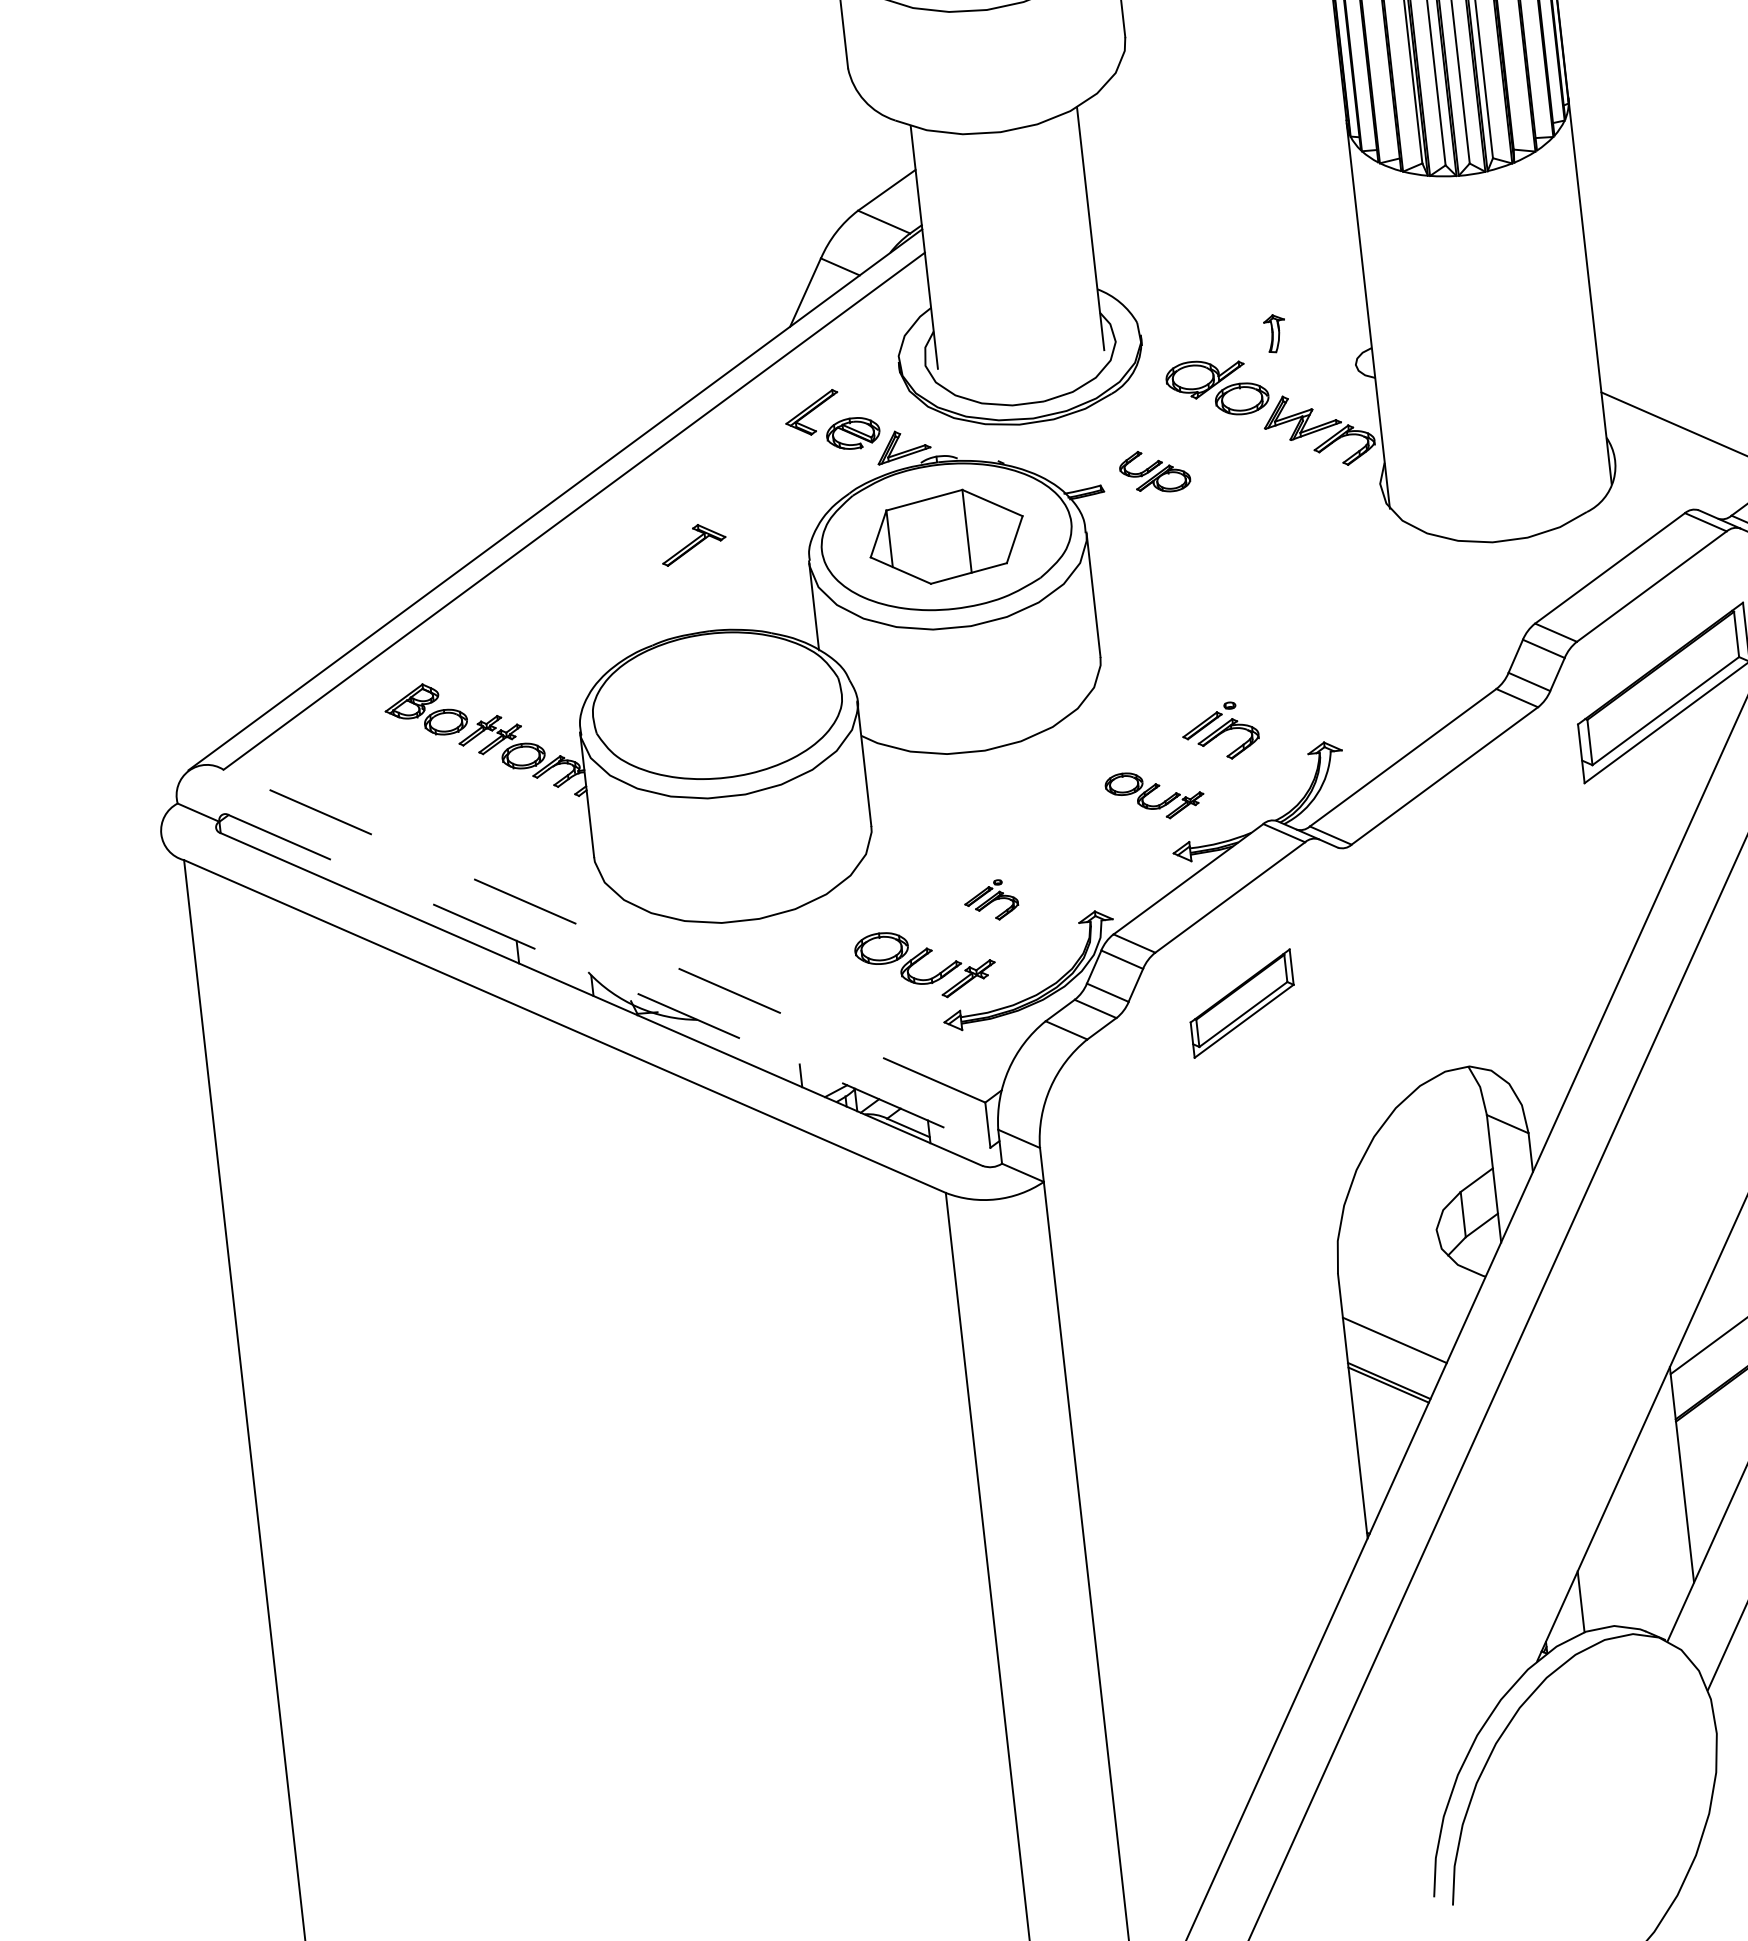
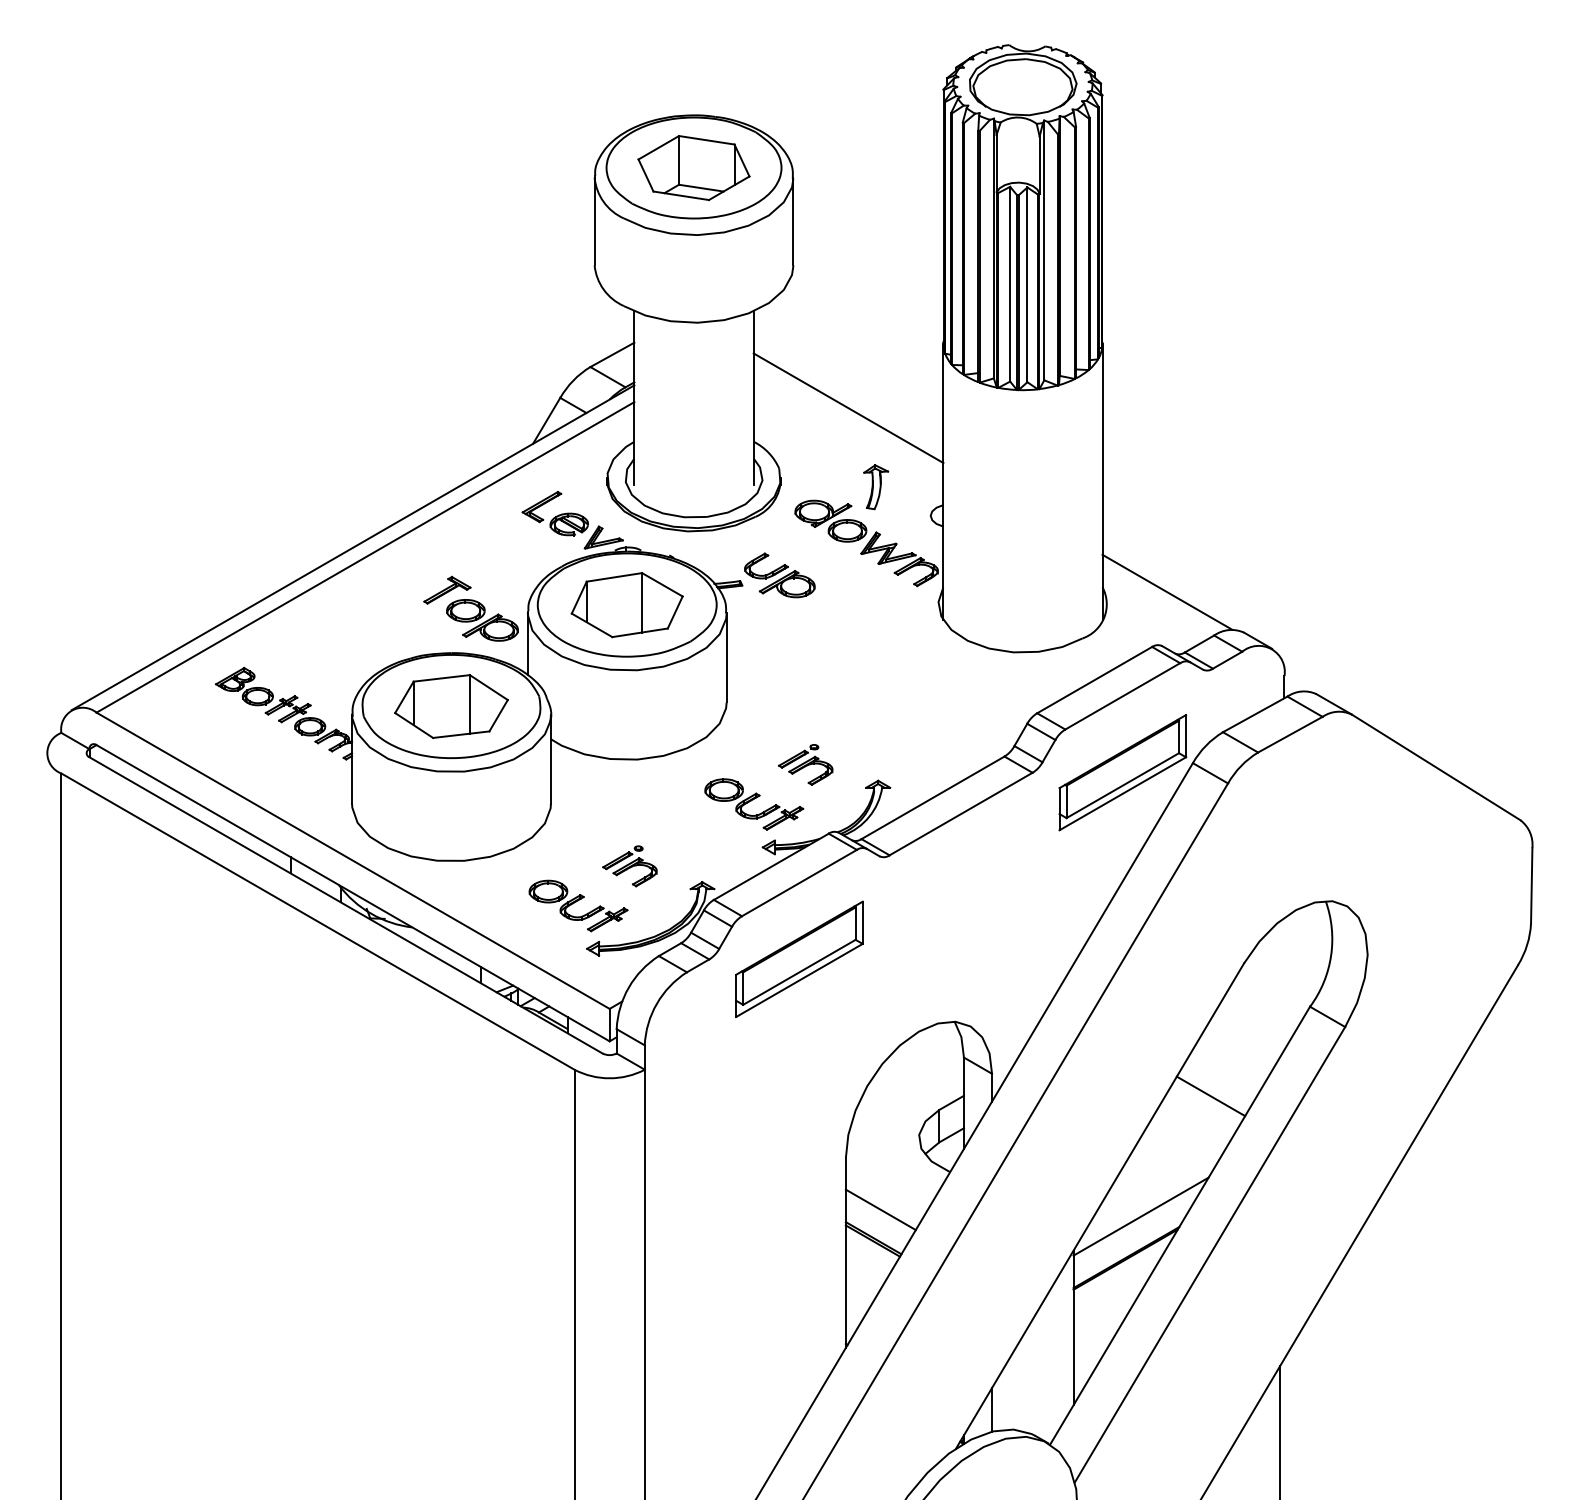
line: (1224, 228) -> (848, 408), added
part: (1275, 333) -> (876, 487), size x1.67
part: (1154, 471) -> (779, 575), size x1.43
part: (747, 580) -> (482, 620), added
part: (717, 705) -> (451, 706), added
part: (1155, 794) -> (754, 804), size x1.43
part: (990, 900) -> (629, 866), size x1.43
line: (603, 935) -> (352, 860), dashed -> solid
line: (610, 981) -> (353, 893), dashed -> solid
part: (1242, 1002) -> (799, 958), size x1.67

